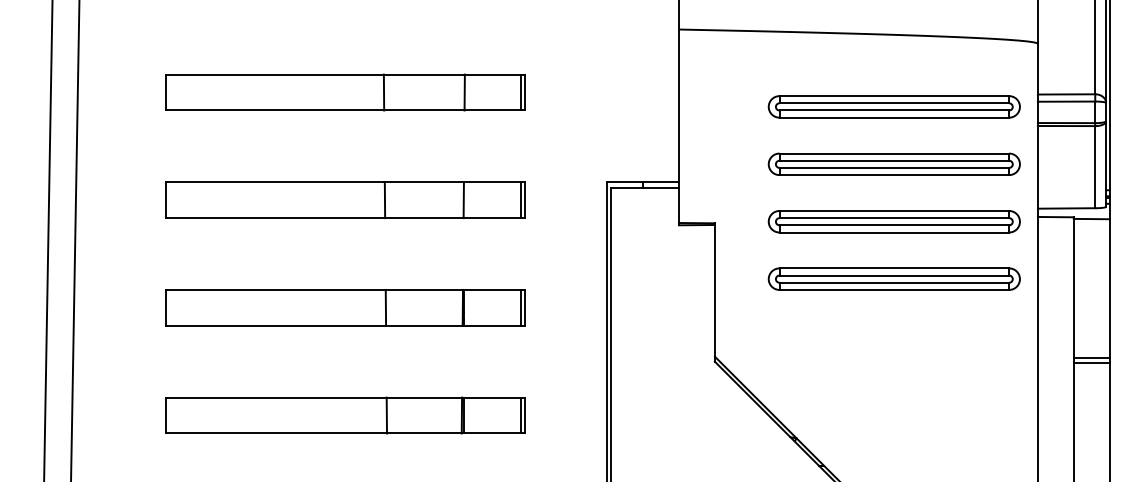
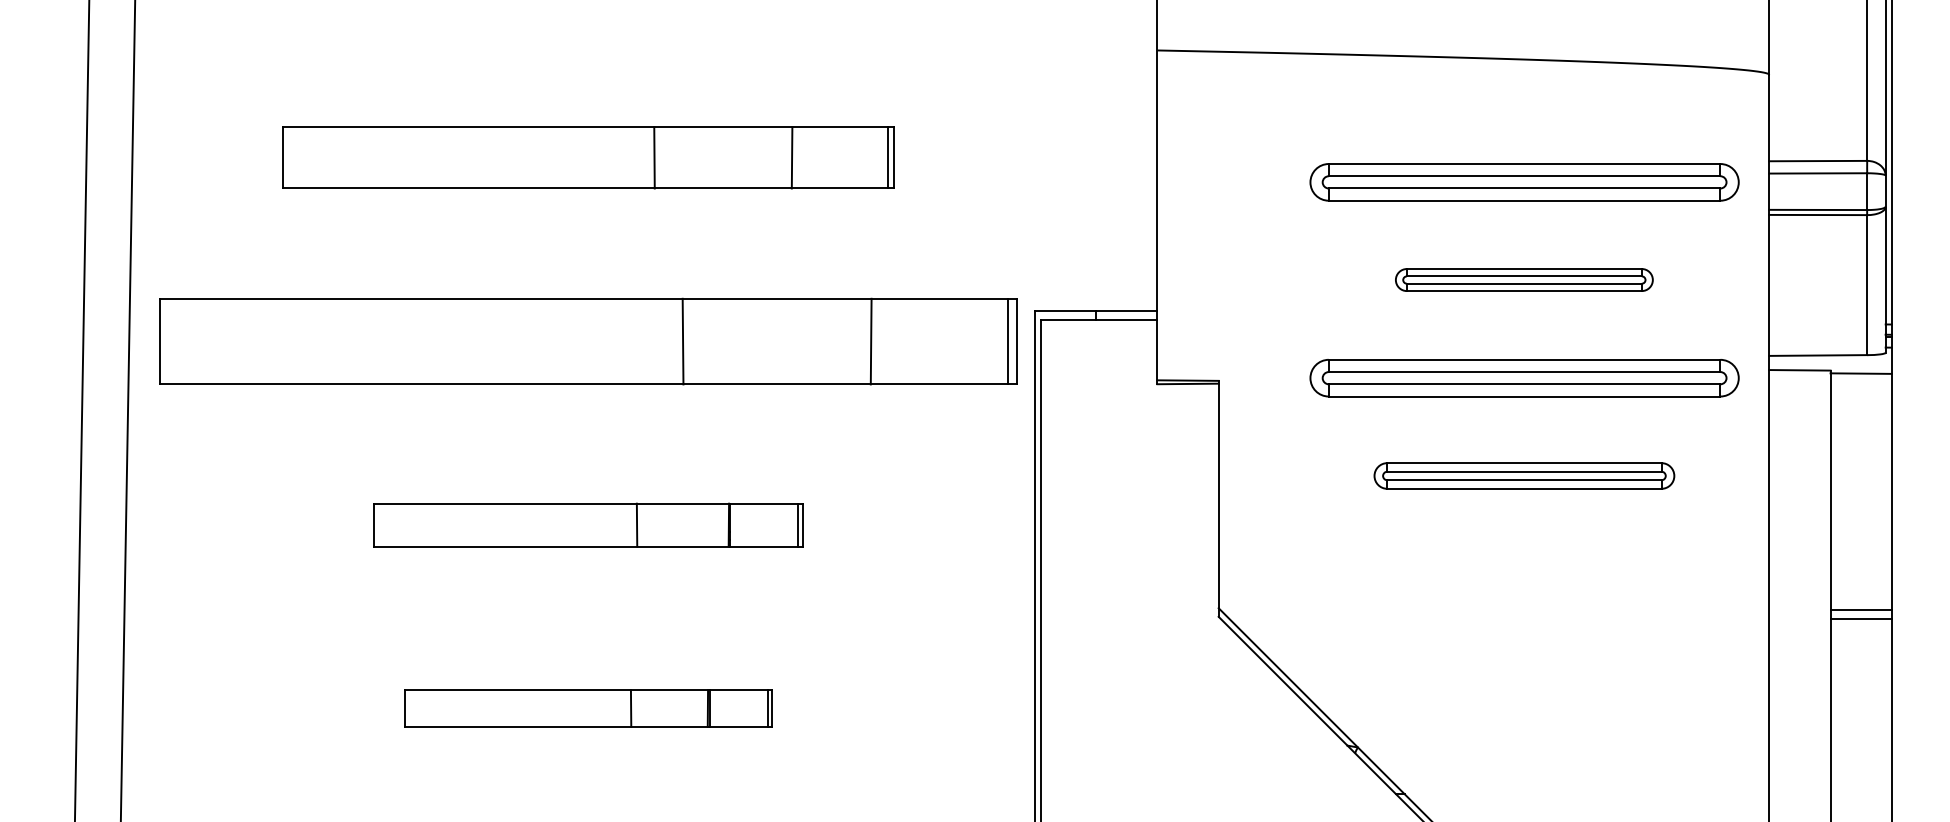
part: (893, 163) -> (1523, 278), size x0.6
part: (345, 199) -> (588, 340), size x1.4
part: (893, 278) -> (1523, 474), size x0.7
part: (345, 307) -> (588, 524), size x0.7
part: (345, 415) -> (588, 708), size x0.6

